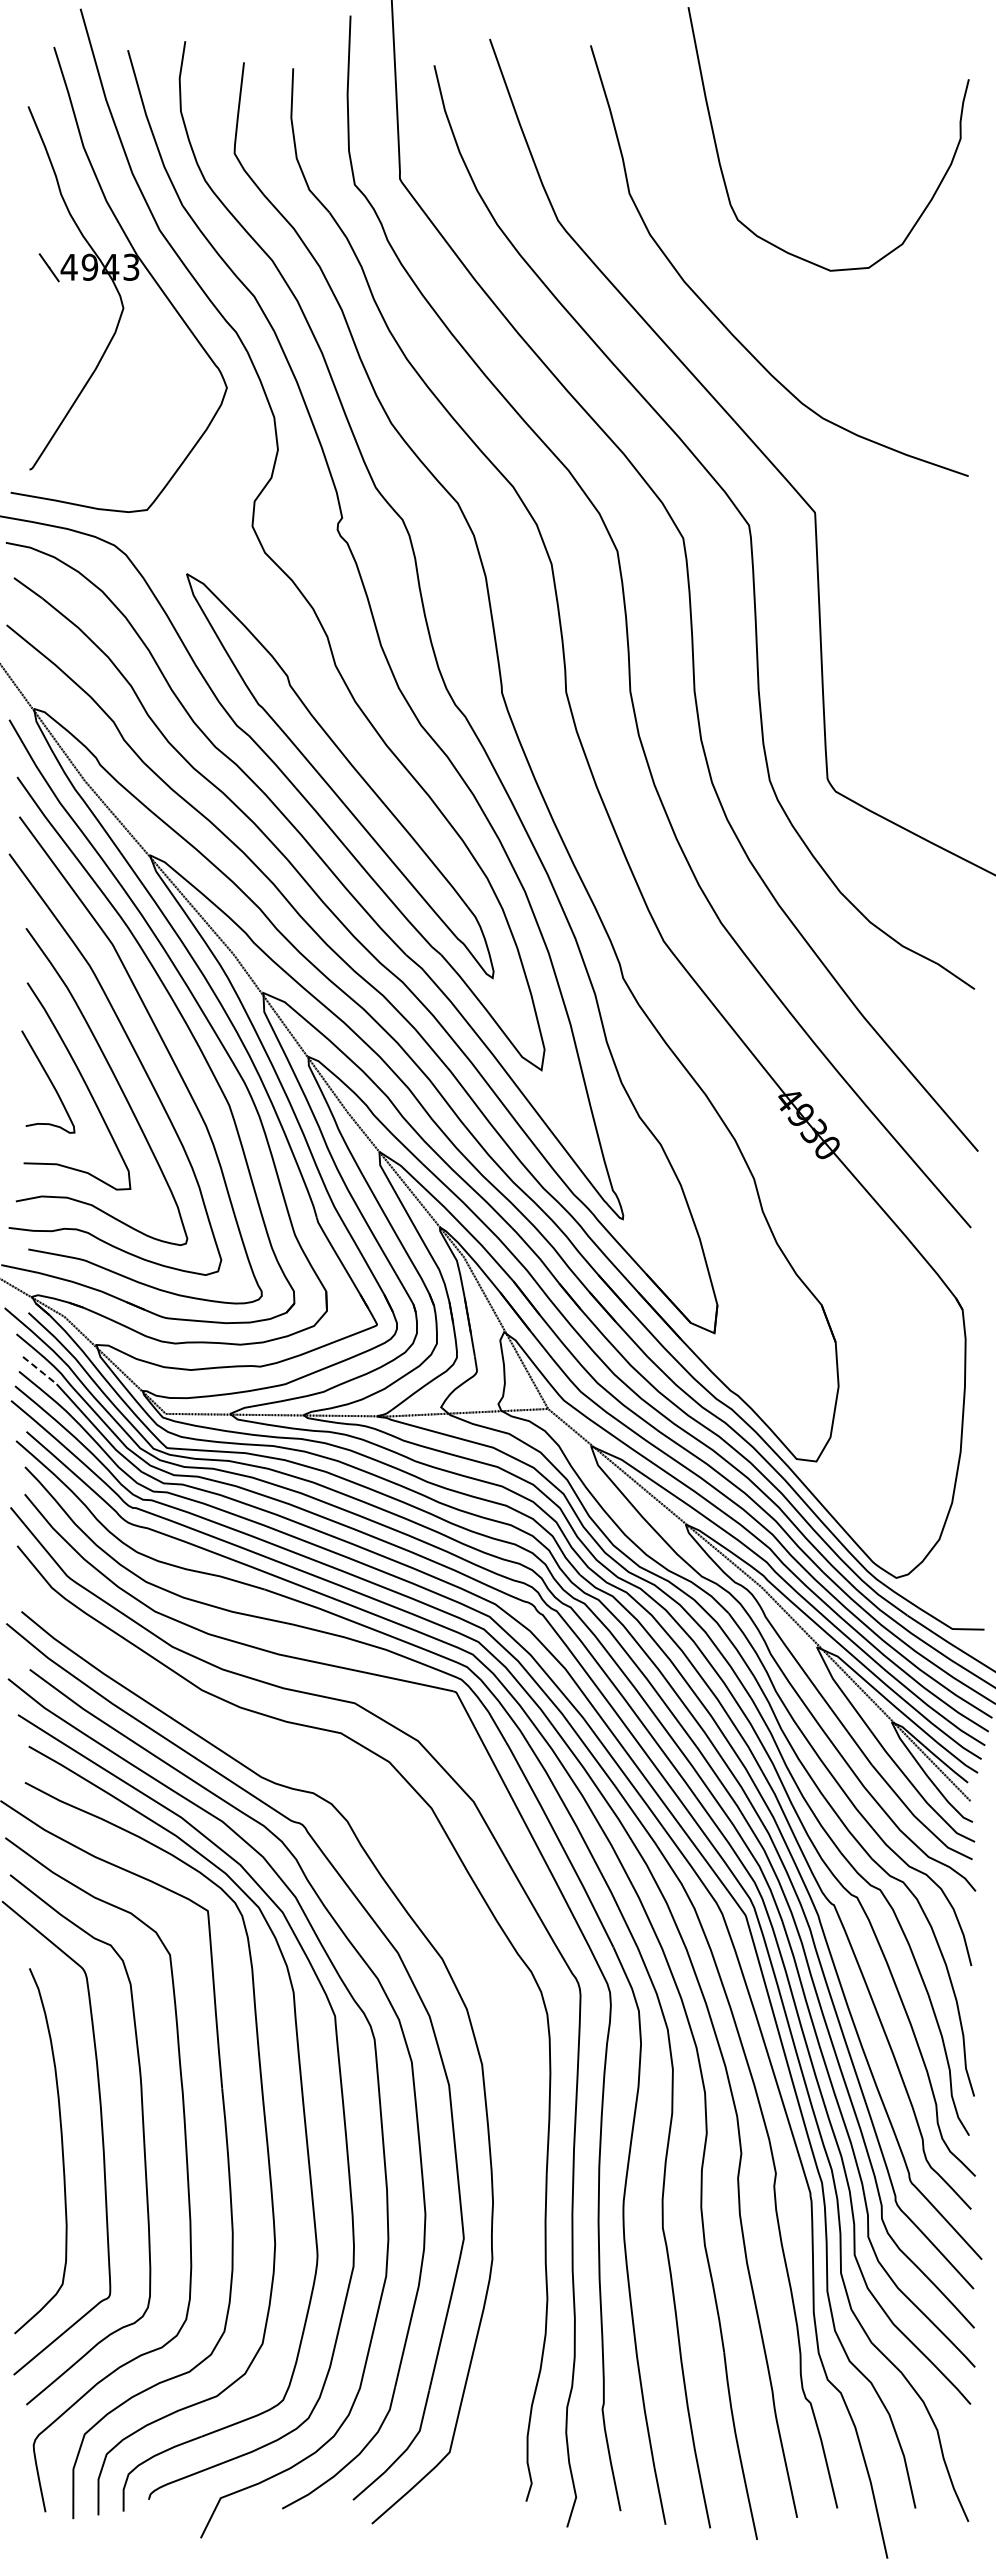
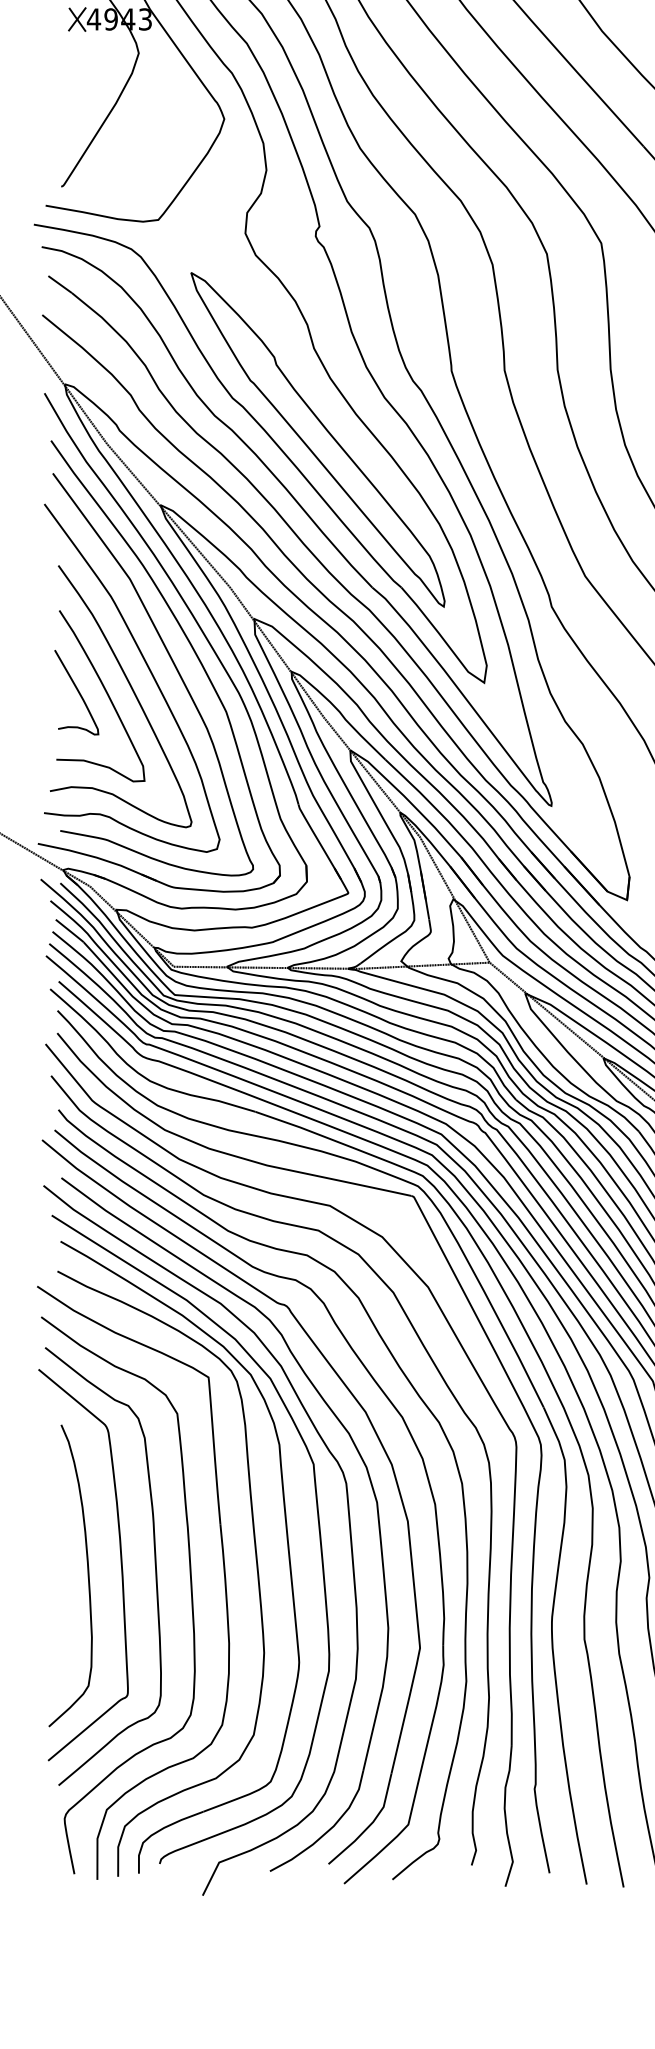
line: (48, 266) -> (76, 18), added
line: (41, 1371) -> (71, 931), dashed -> solid
curve: (458, 1929) -> (415, 1392), added

